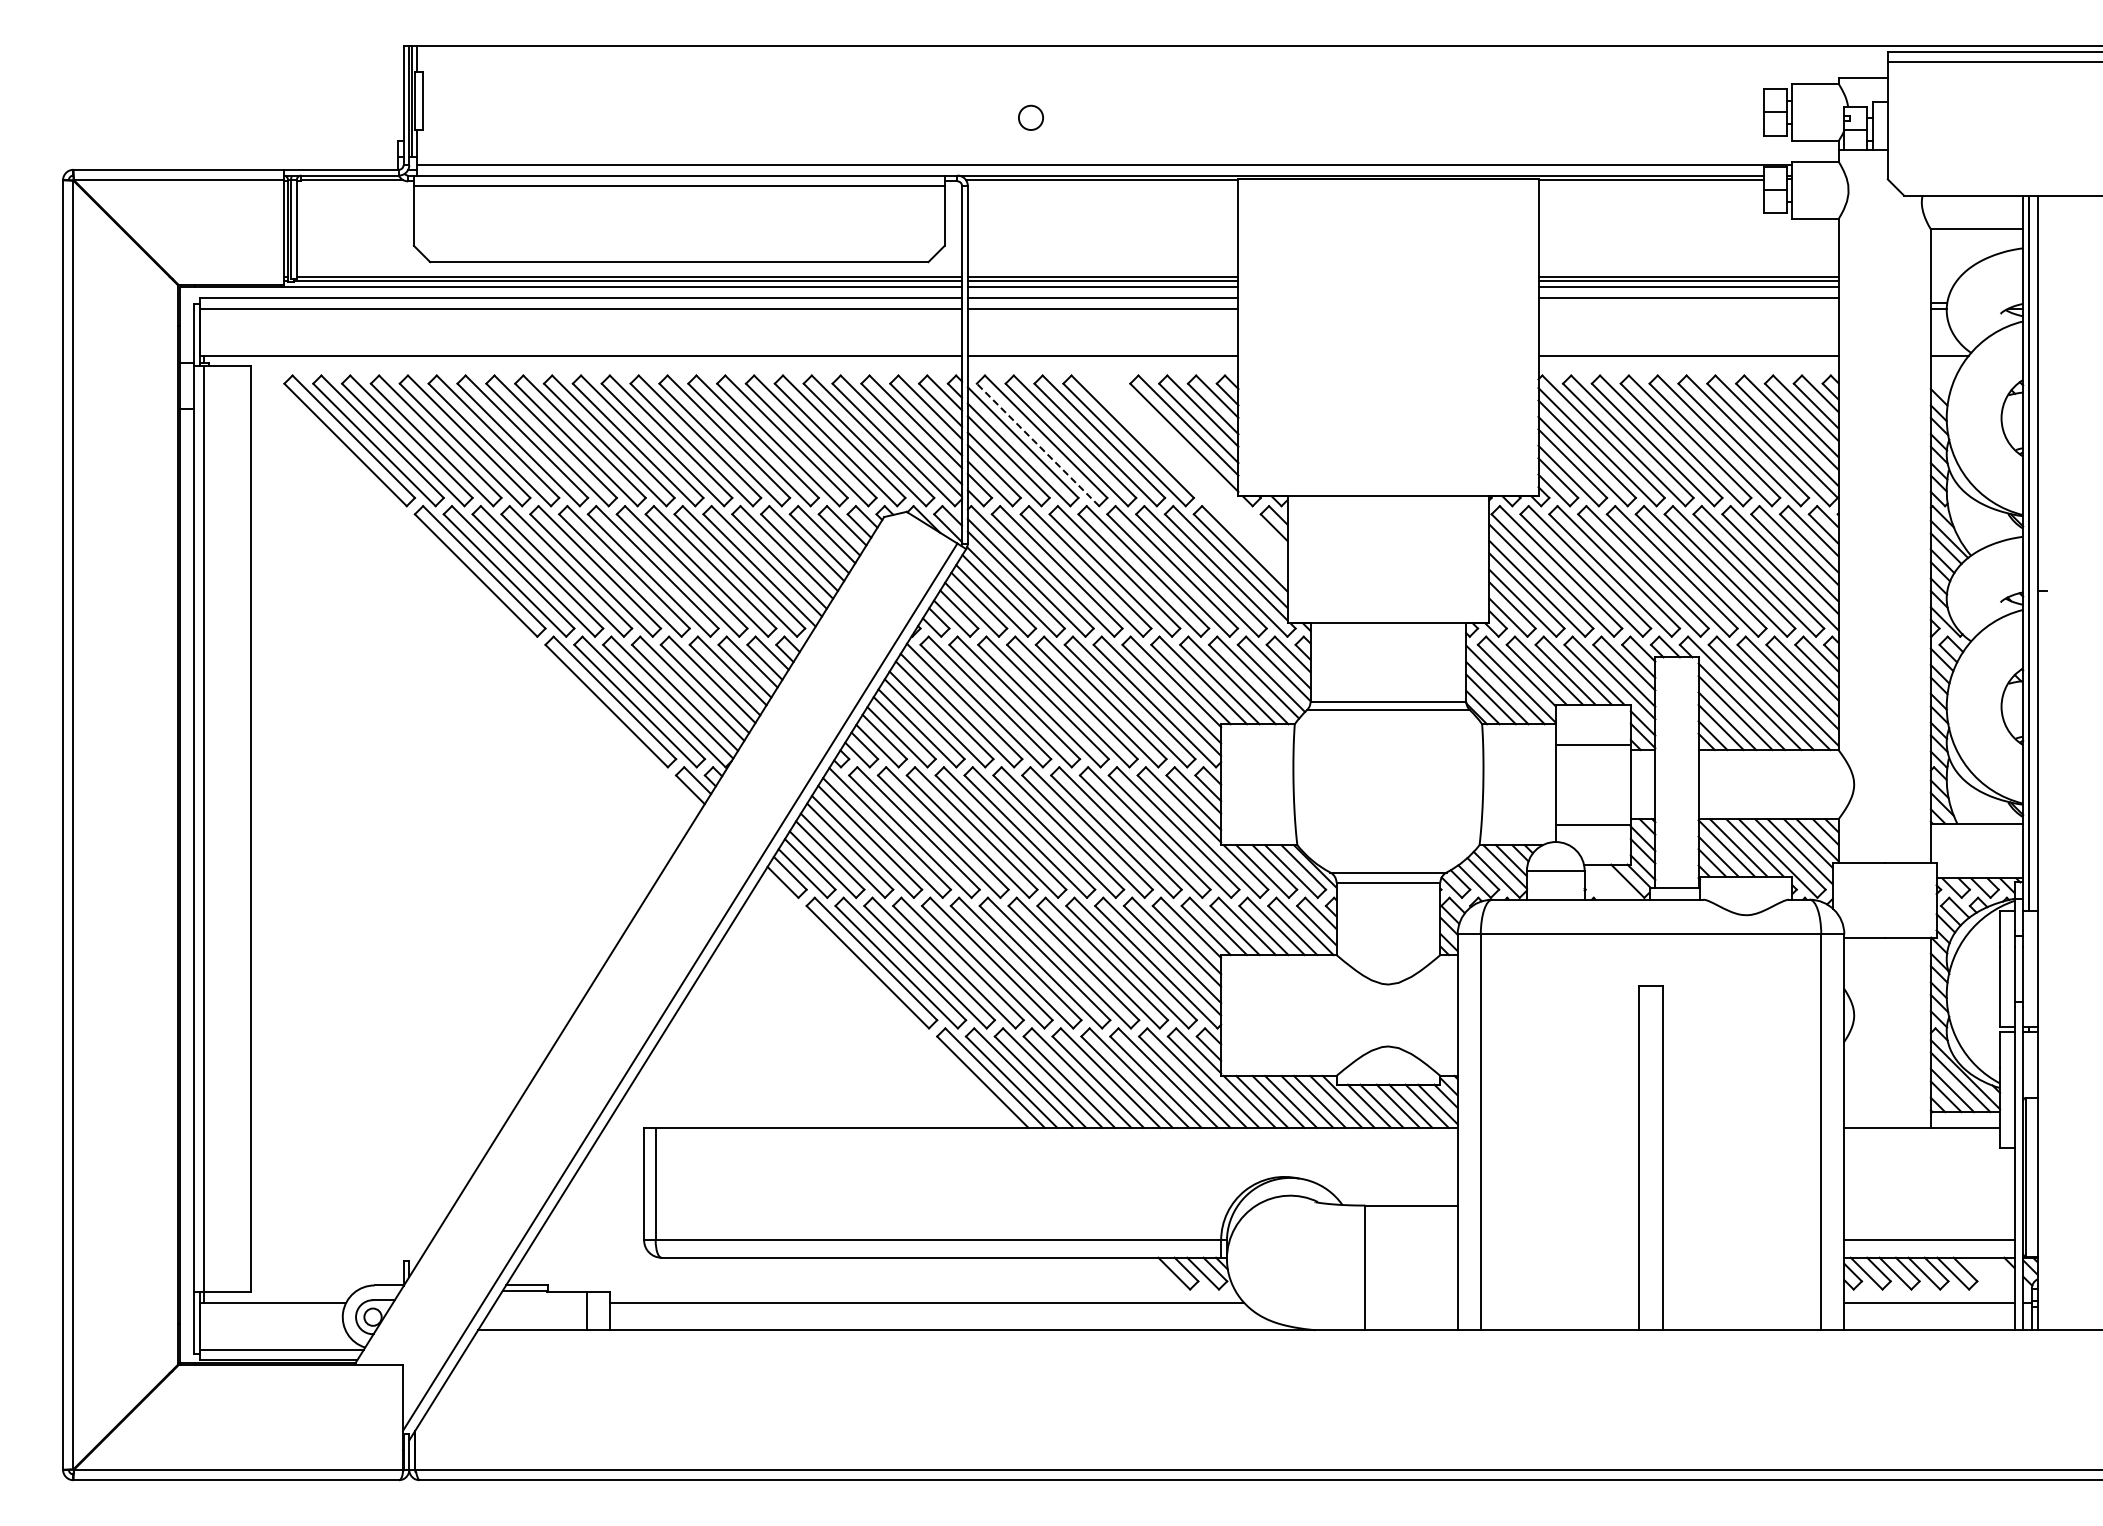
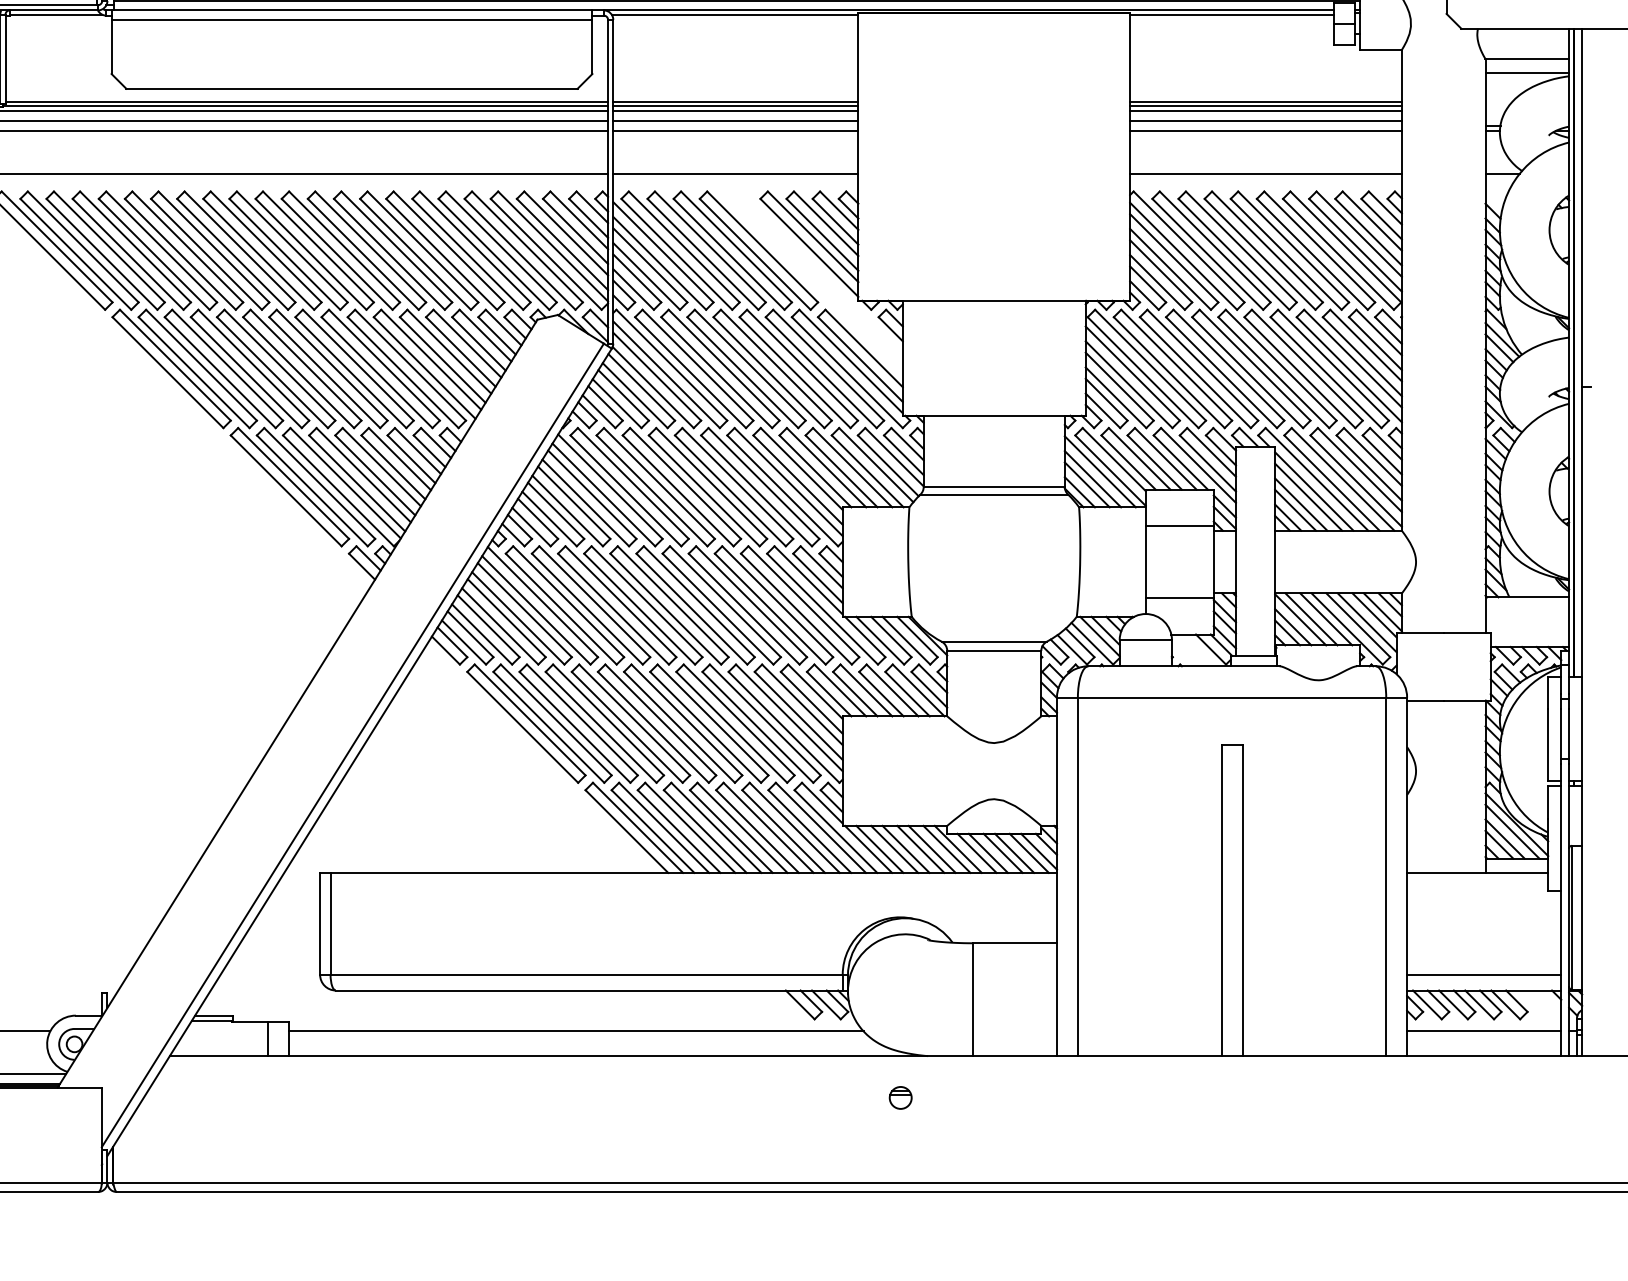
line: (1976, 245) -> (1526, 73), added
line: (1688, 308) -> (1266, 130), added
line: (1038, 444) -> (677, 253), dashed -> solid
part: (1285, 1376) -> (901, 1098), added

